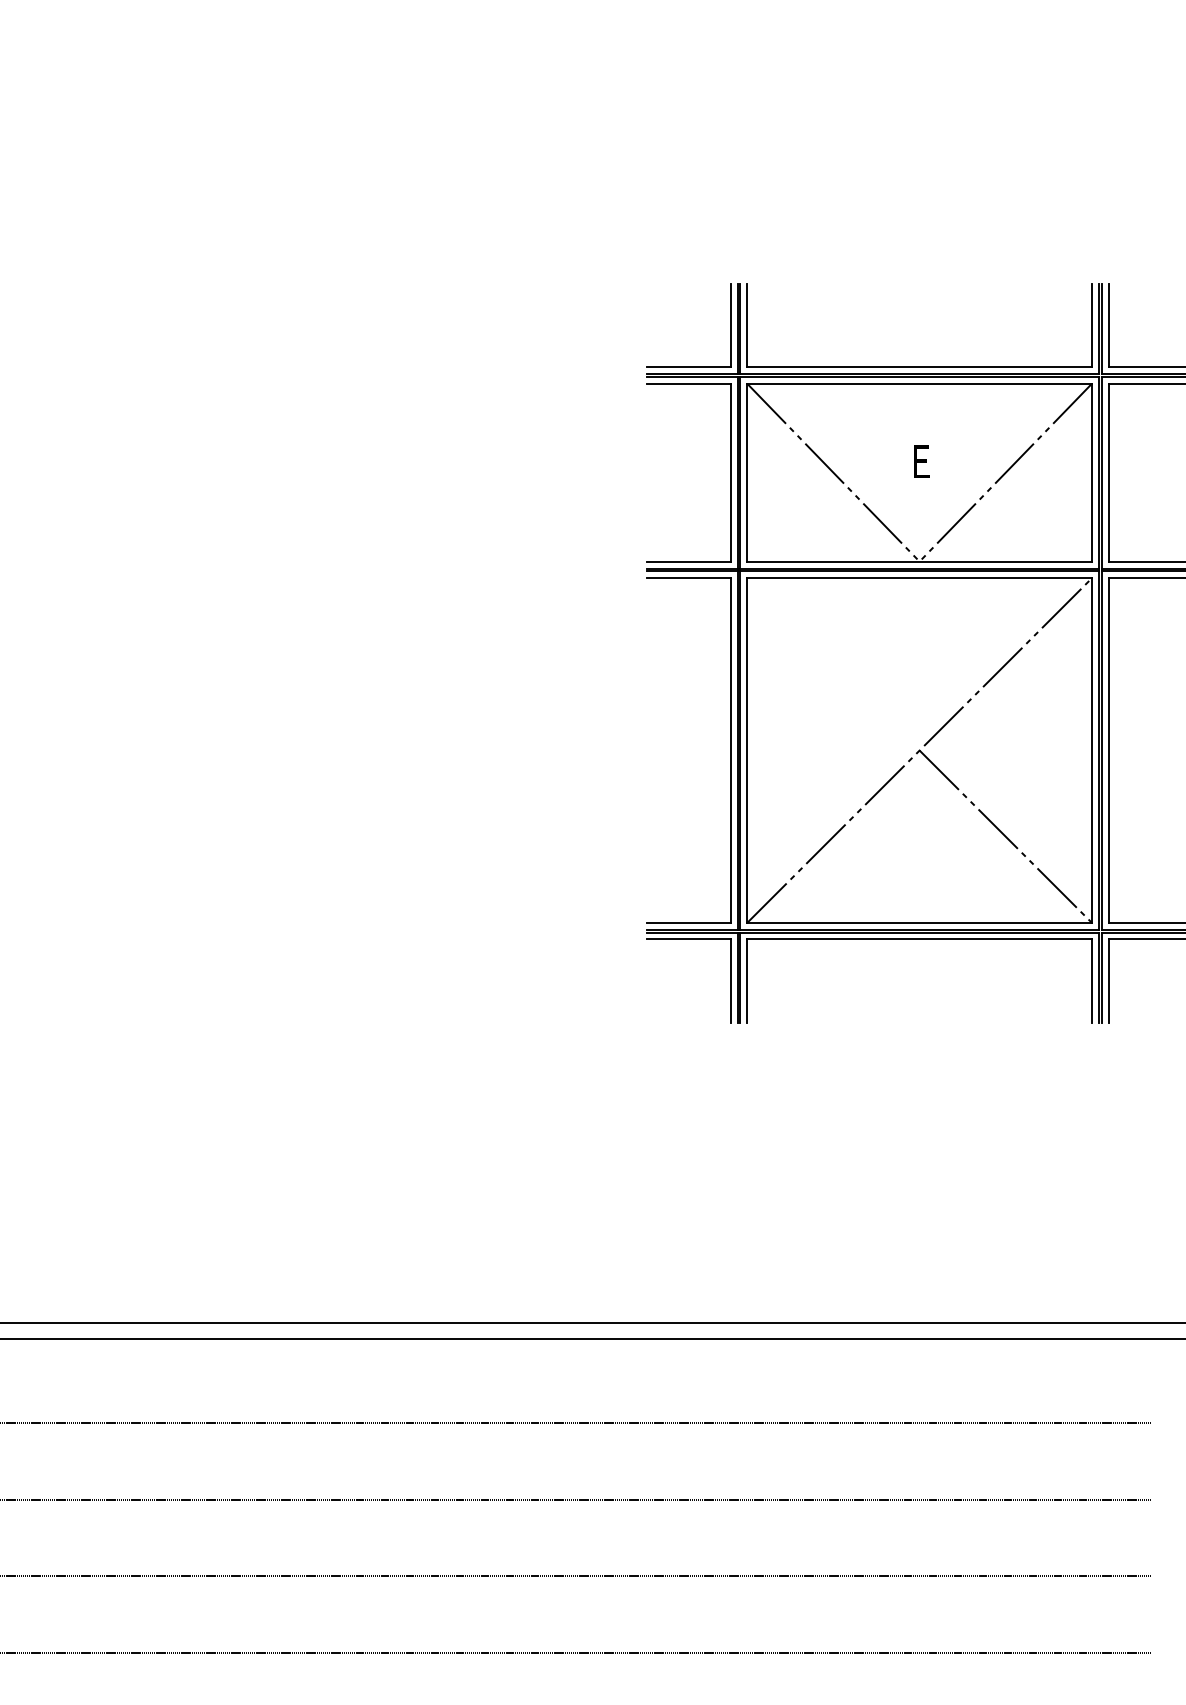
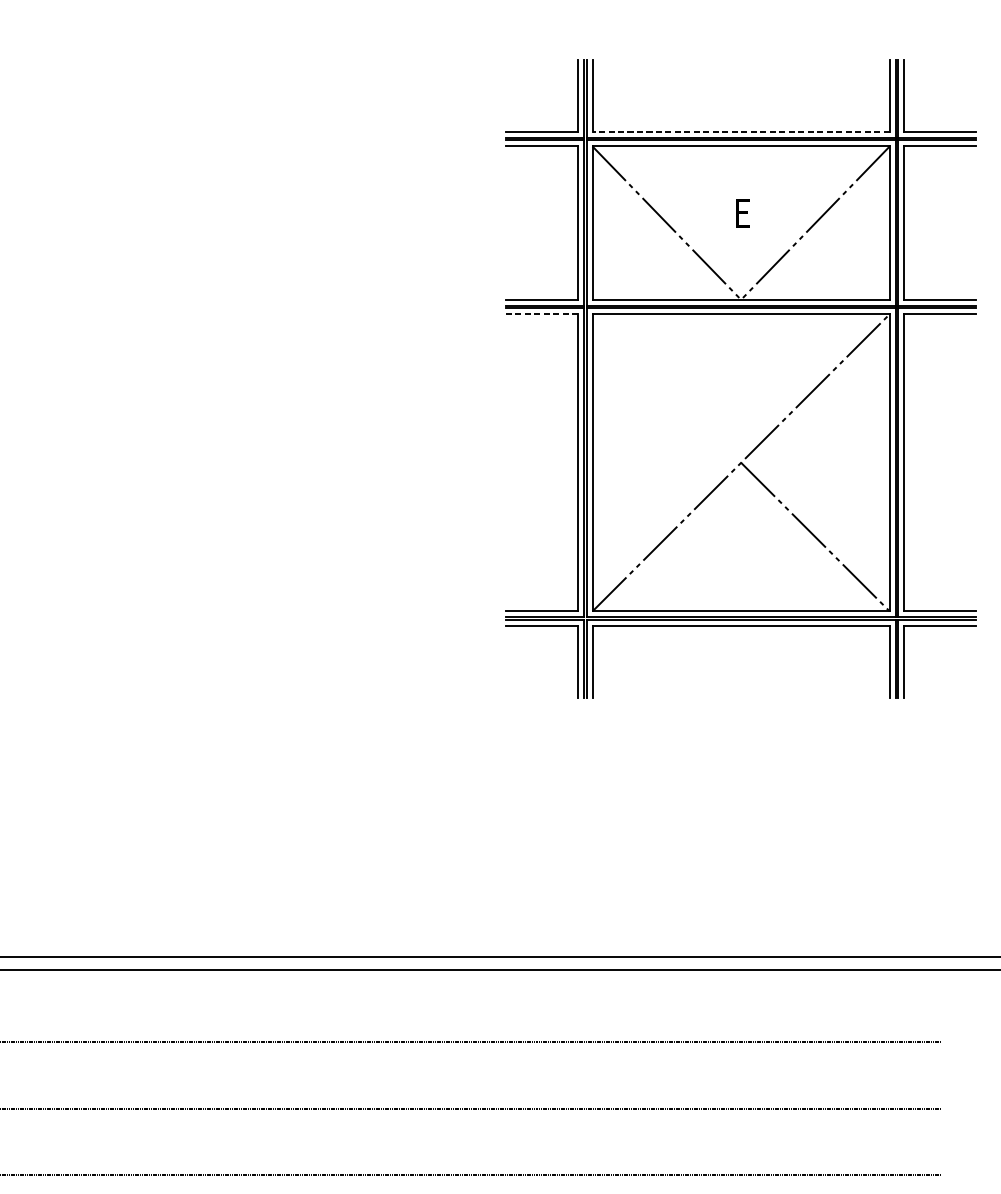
line: (919, 367) -> (741, 132), solid -> dashed
line: (689, 578) -> (542, 314), solid -> dashed

